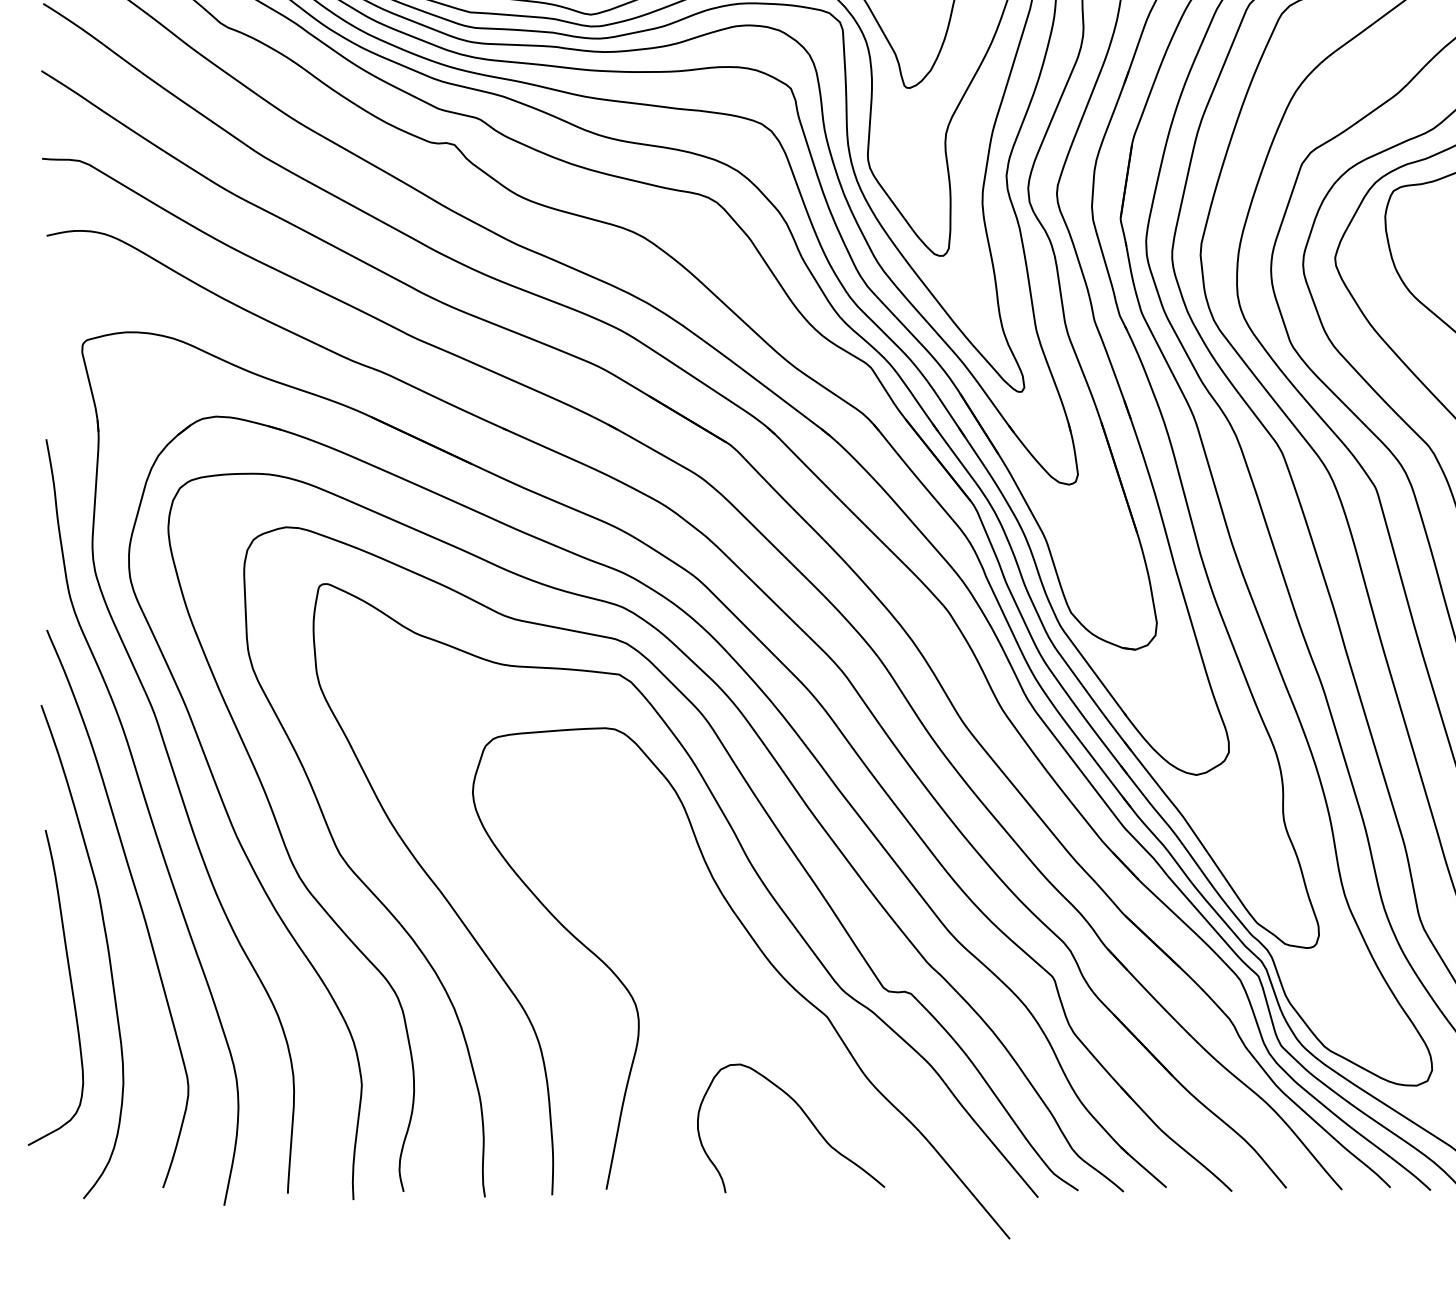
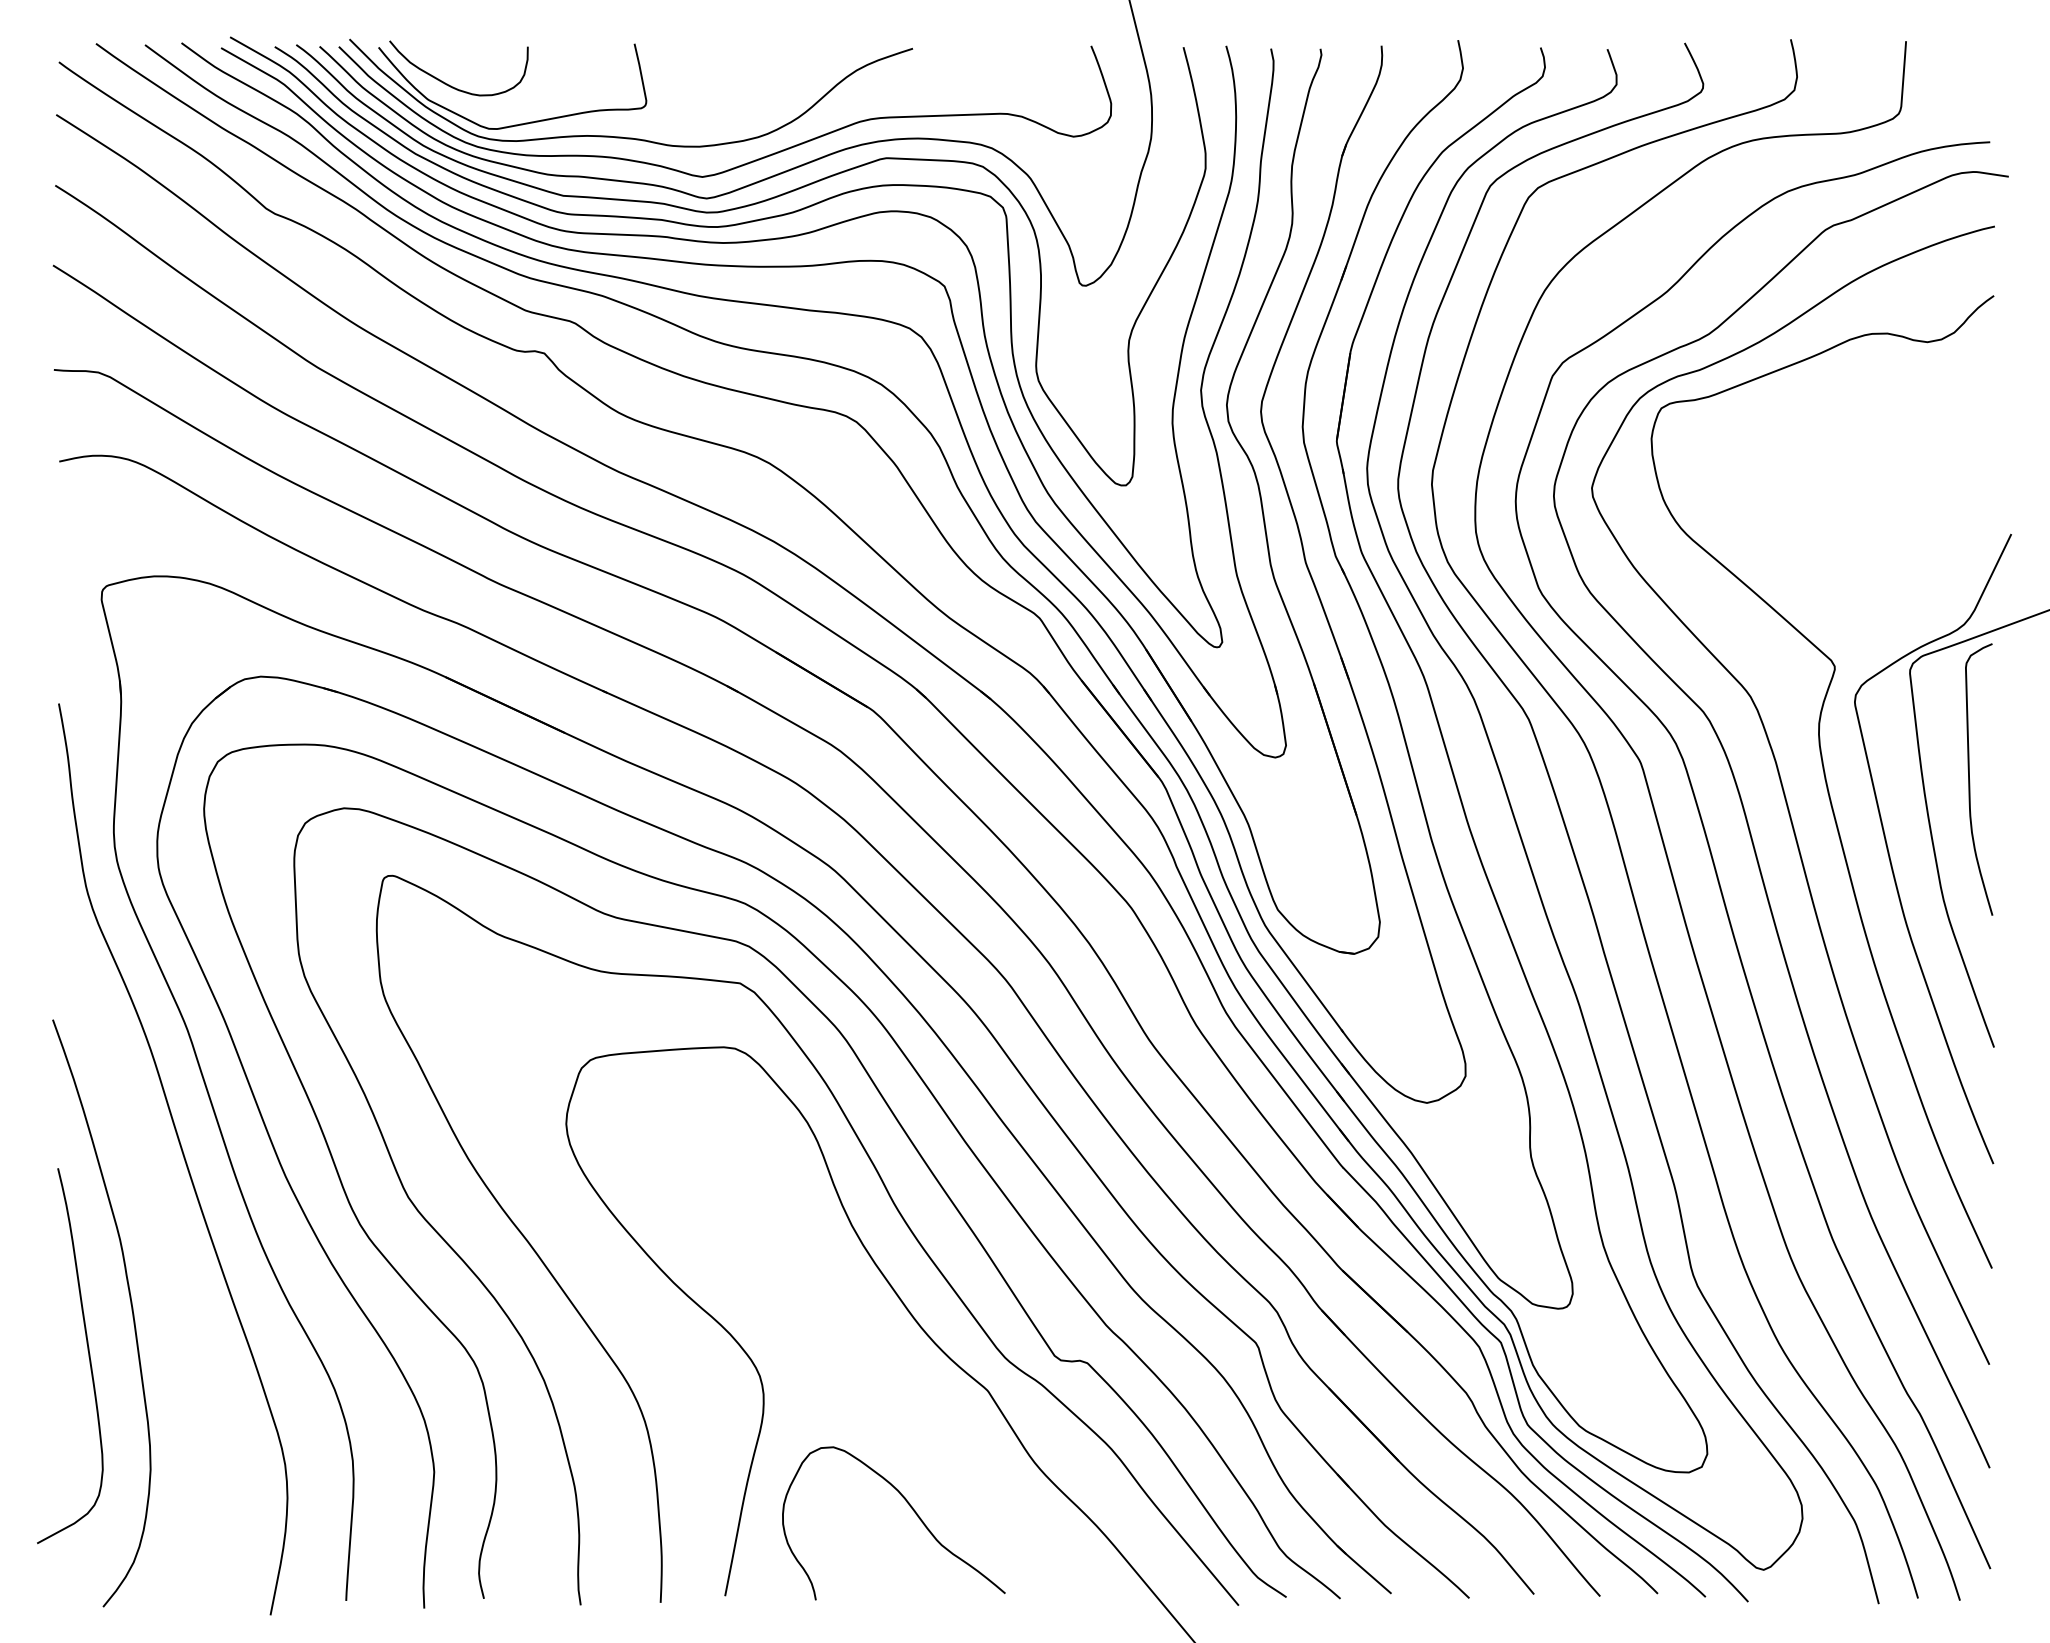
curve: (138, 901) -> (168, 1253), removed
curve: (806, 1117) -> (912, 1510), moved

